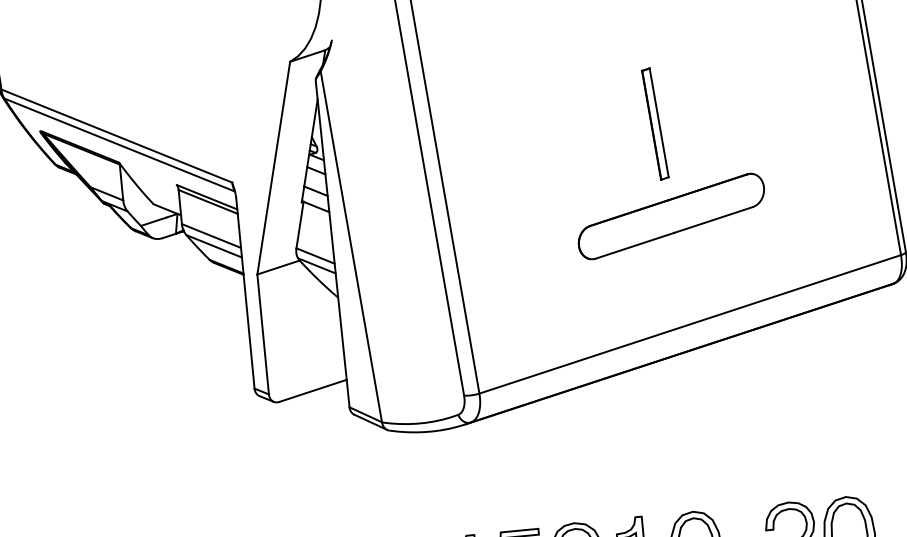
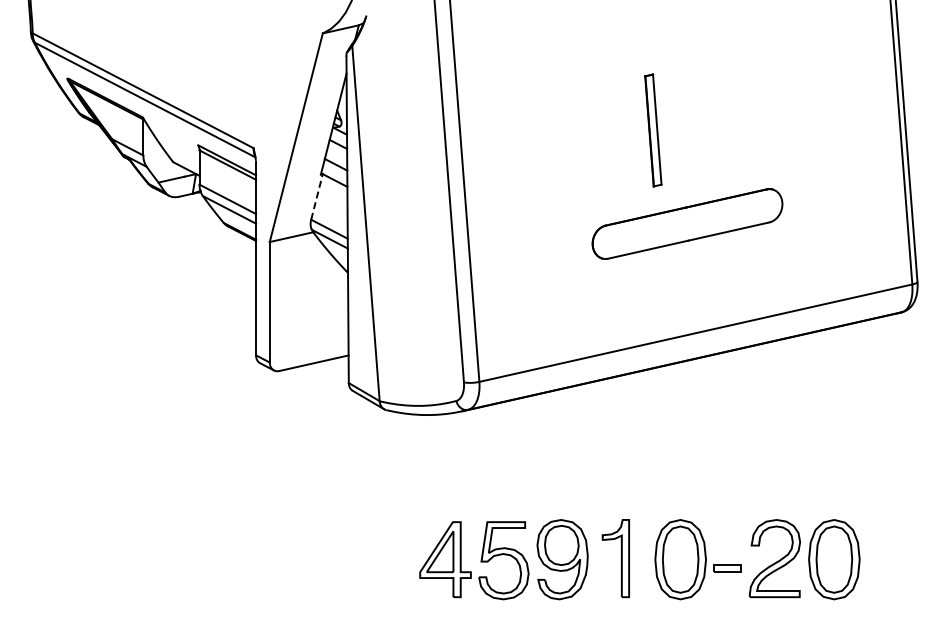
part: (655, 124) -> (653, 130), moved
line: (300, 224) -> (317, 196), solid -> dashed

